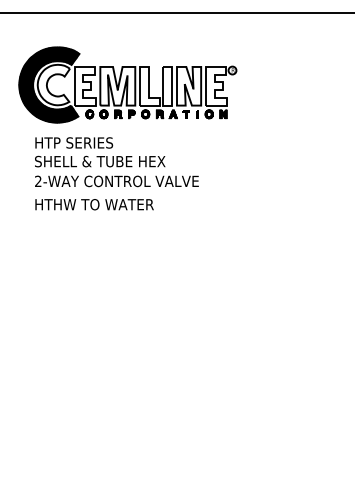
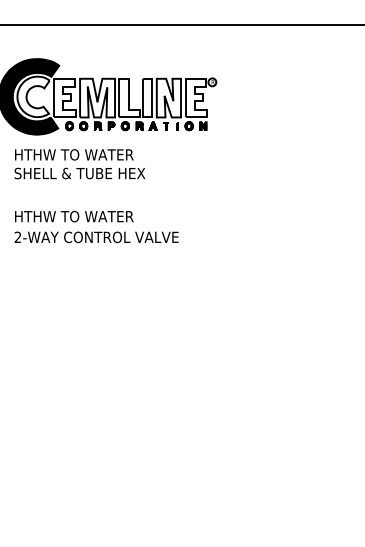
text: (104, 142) -> (84, 154), HTP SERIES -> HTHW TO WATER
text: (116, 181) -> (96, 237), moved

